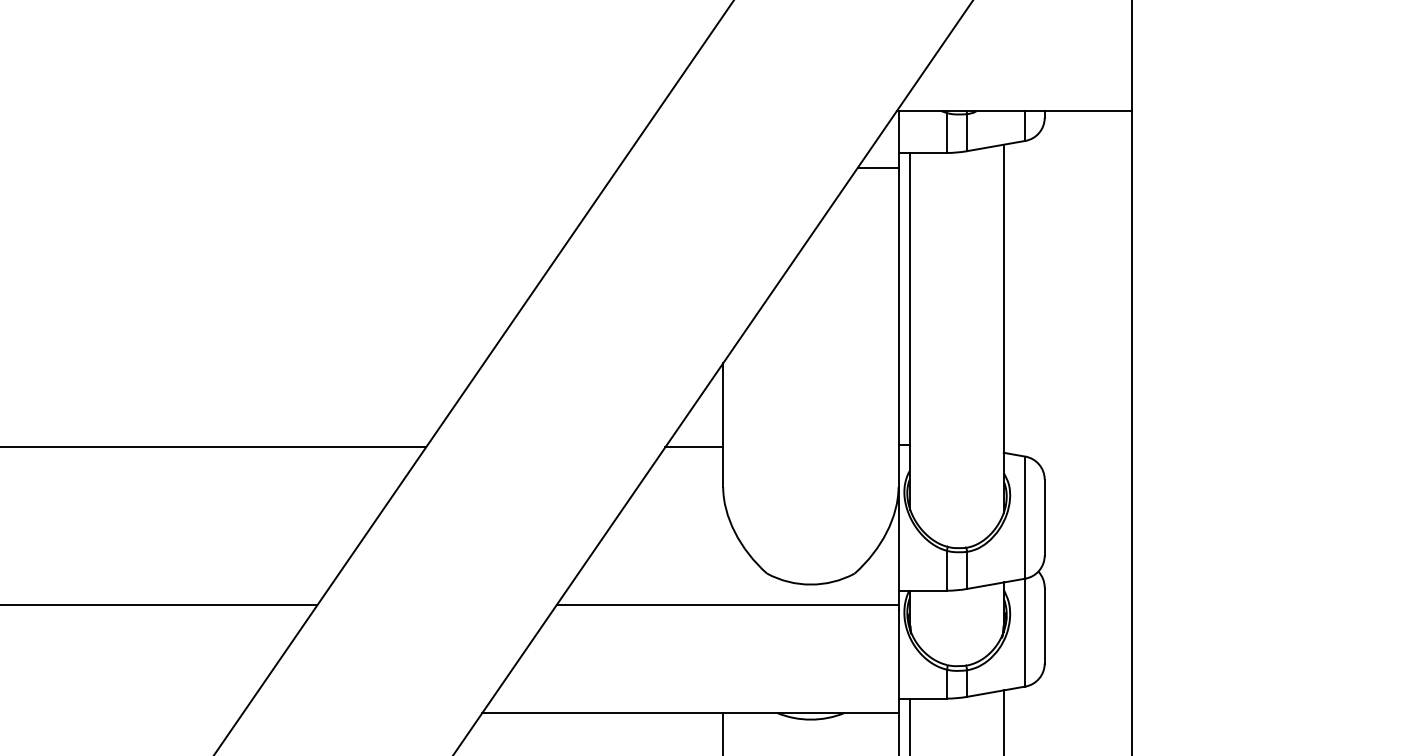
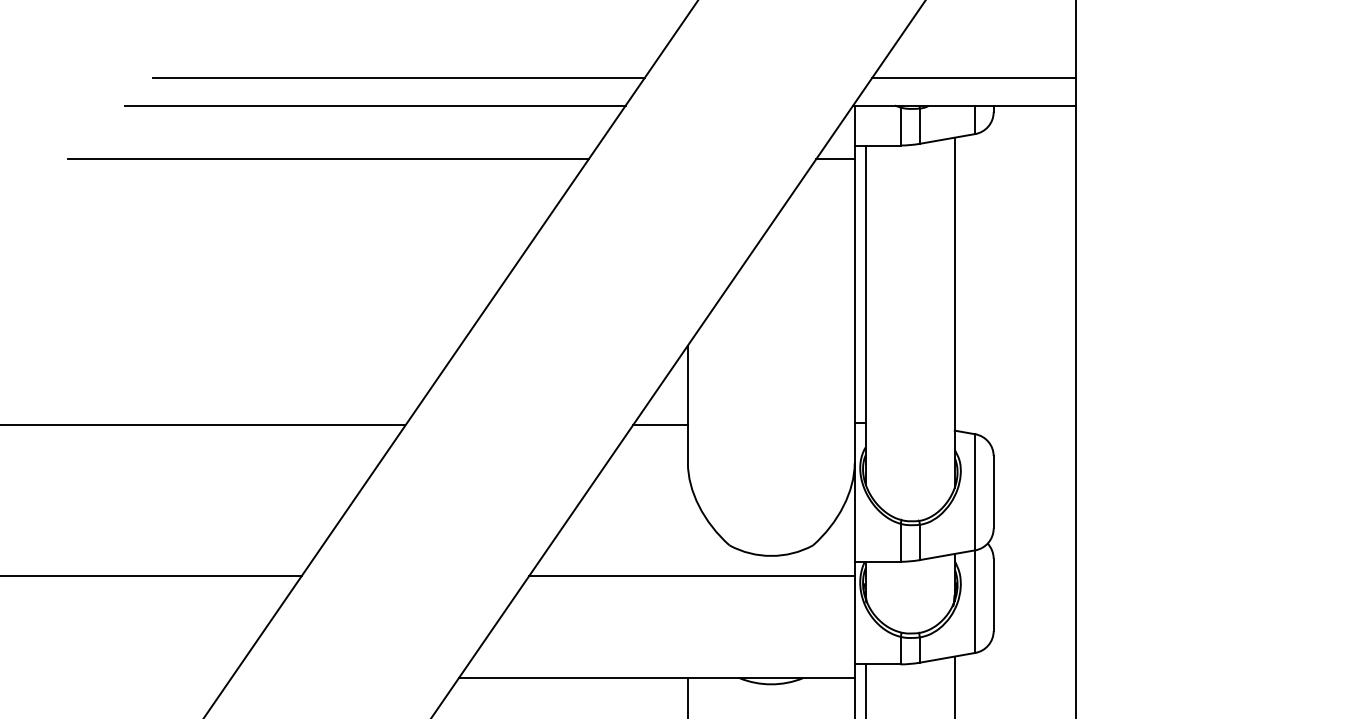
line: (418, 82) -> (398, 78), added
line: (1023, 82) -> (973, 78), added
line: (394, 111) -> (375, 106), added
line: (344, 167) -> (327, 159), added

